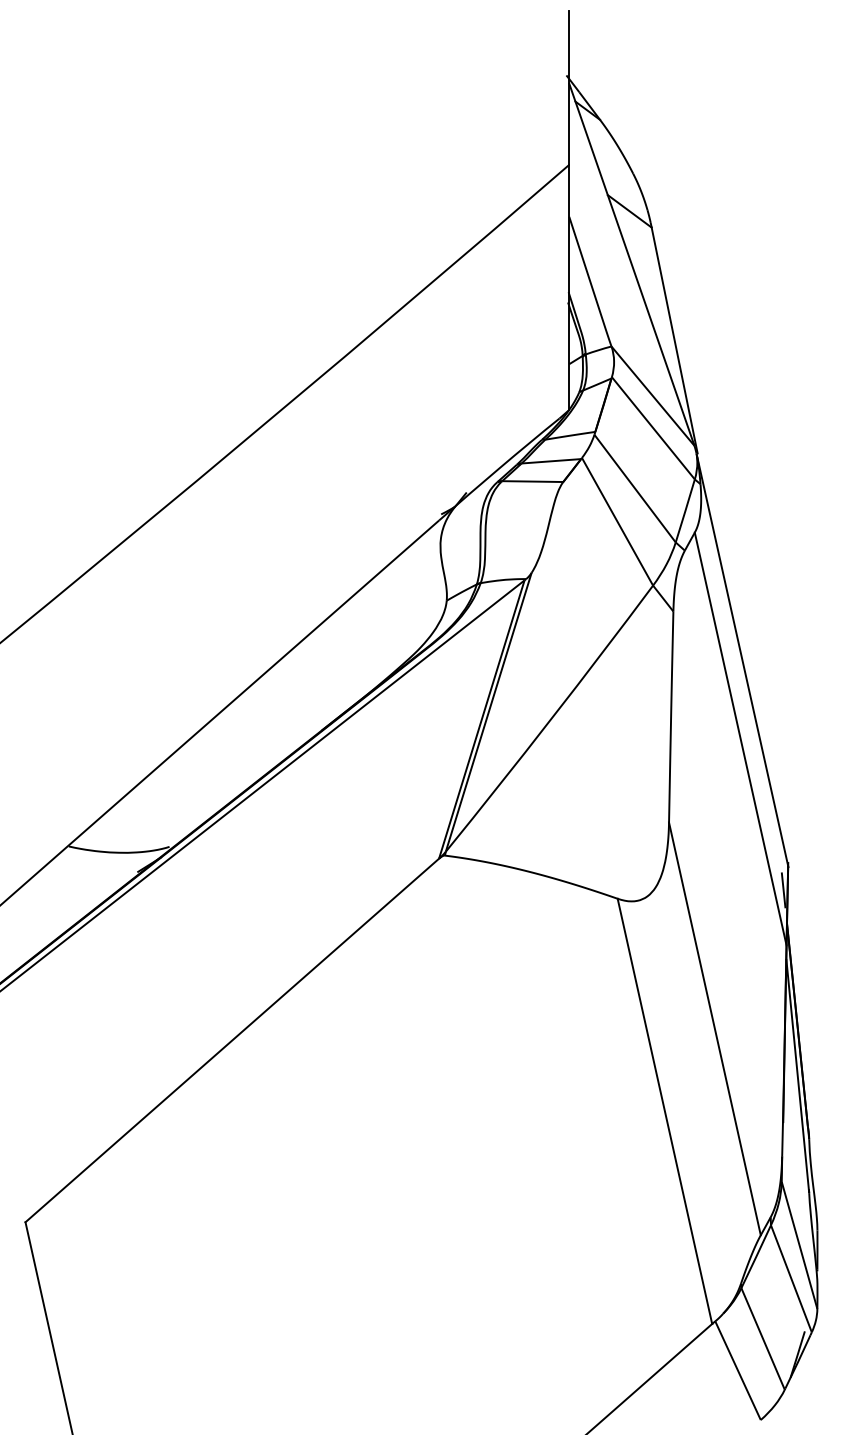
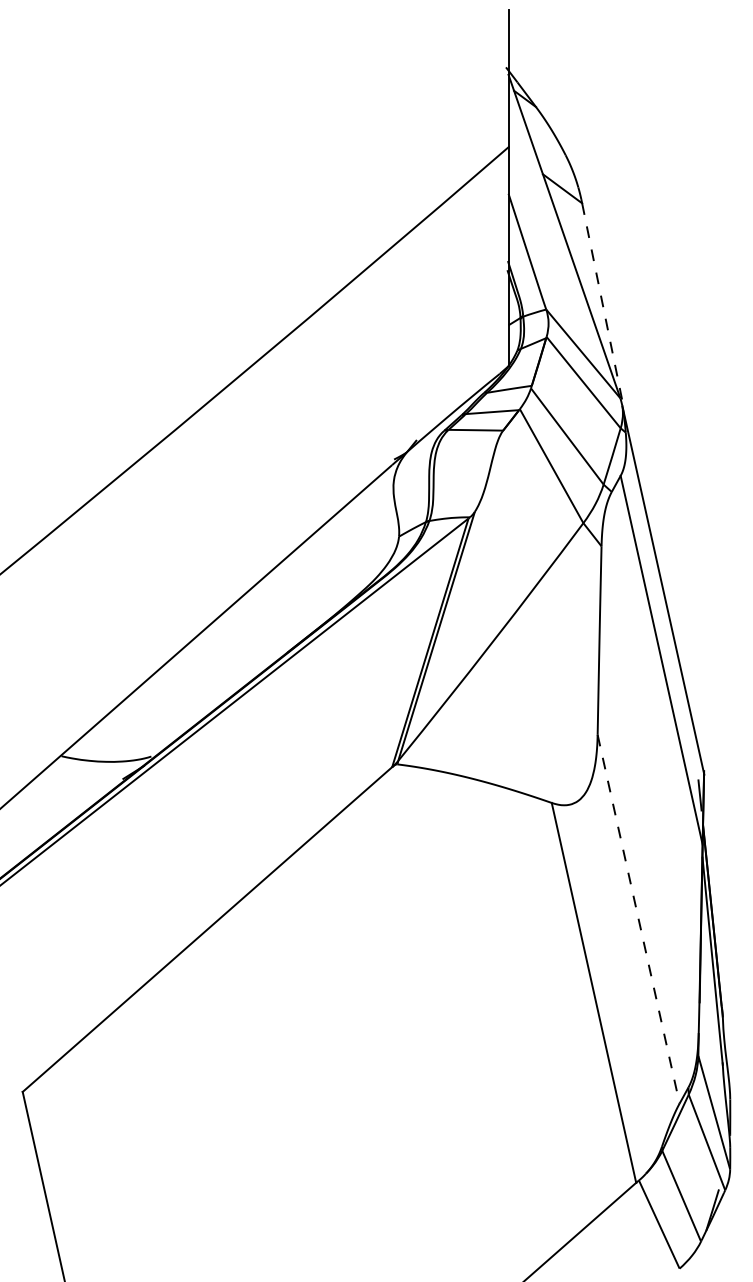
line: (674, 341) -> (602, 305), solid -> dashed
line: (715, 1029) -> (639, 919), solid -> dashed

